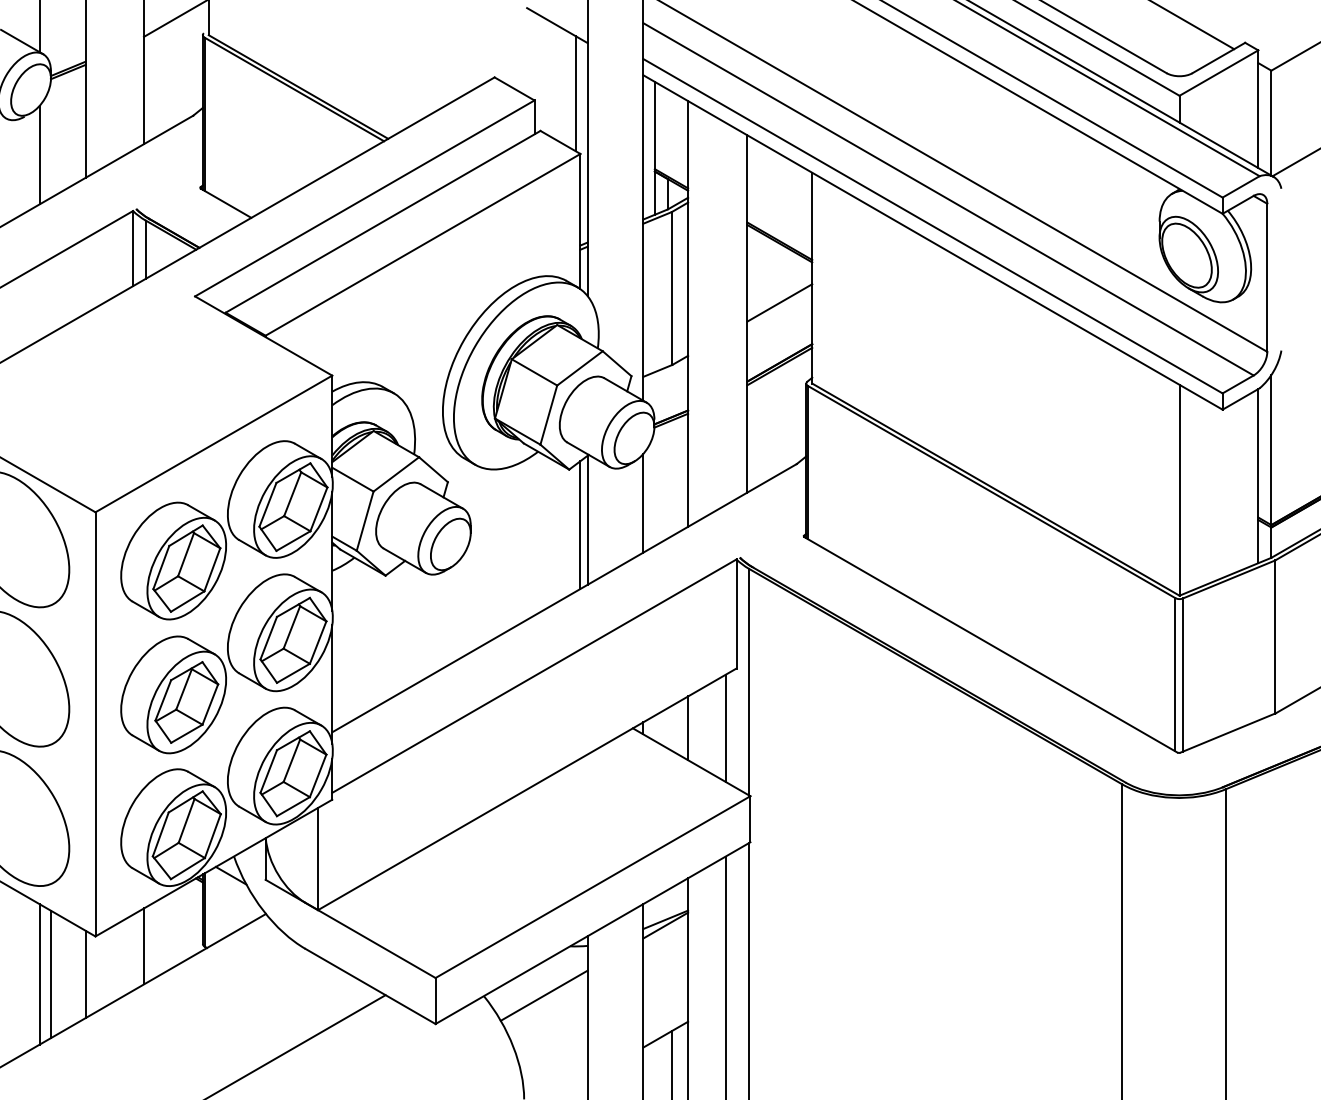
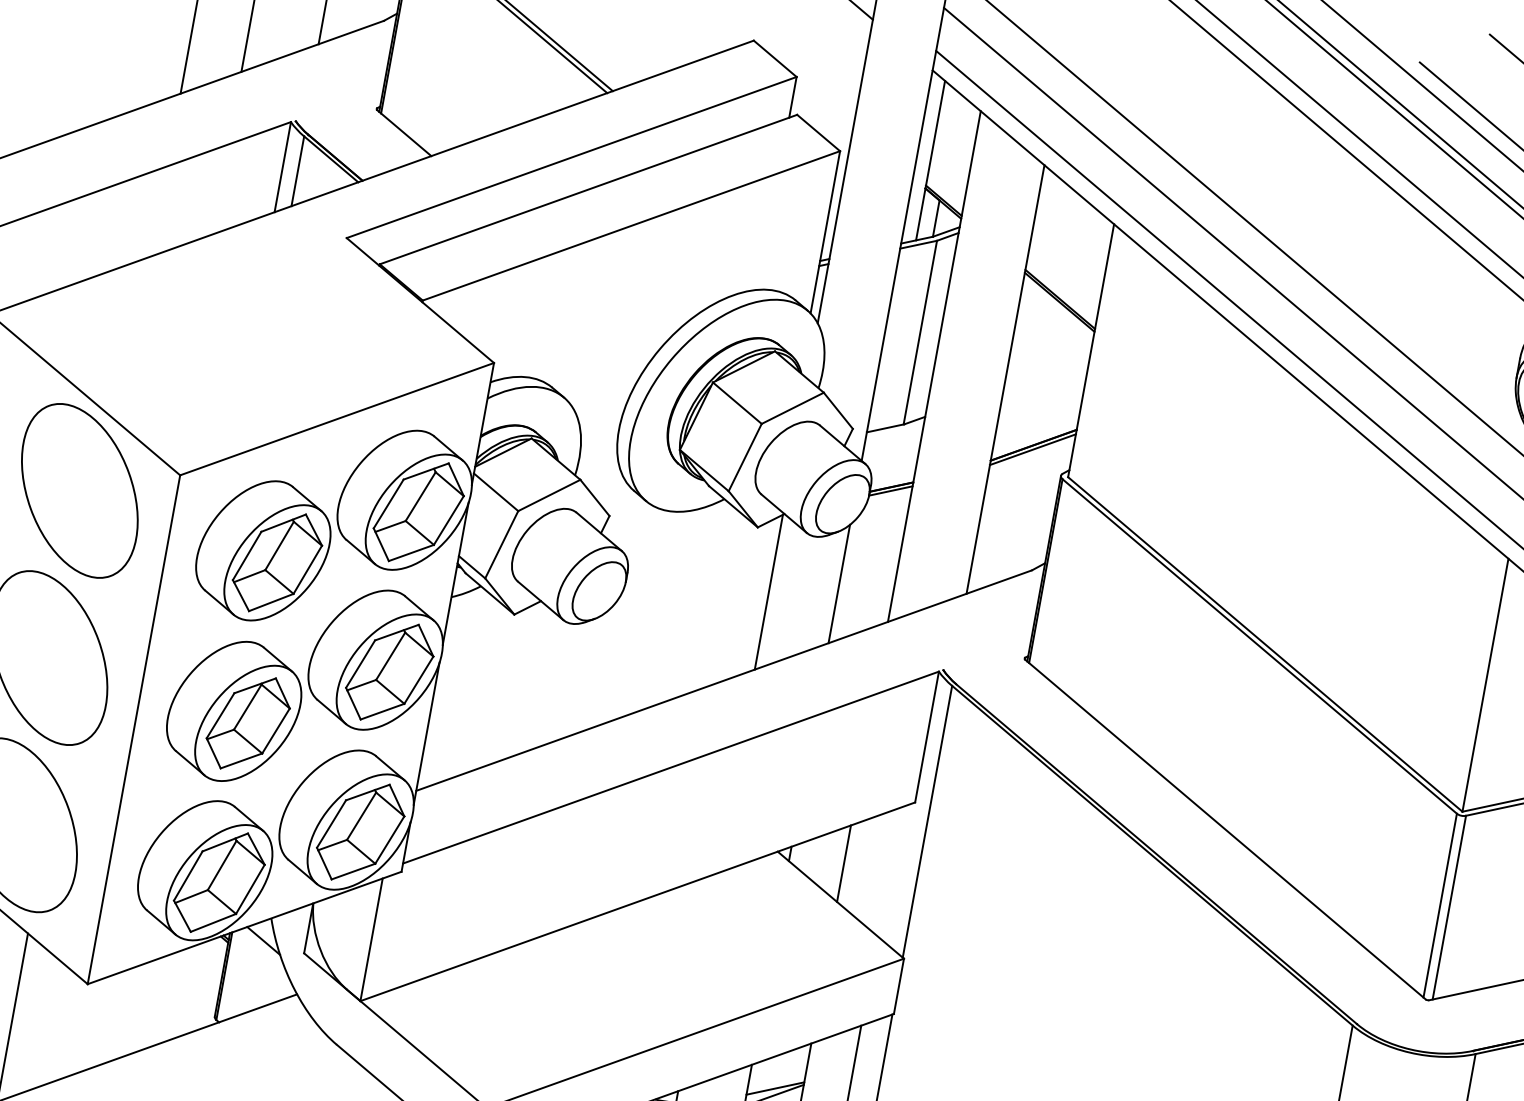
line: (576, 93) -> (848, 77), removed
line: (779, 302) -> (1046, 372), removed
line: (580, 525) -> (759, 596), removed
line: (725, 727) -> (889, 870), removed
line: (144, 946) -> (144, 1006), removed
line: (51, 973) -> (26, 1019), removed
line: (85, 974) -> (67, 1027), removed

